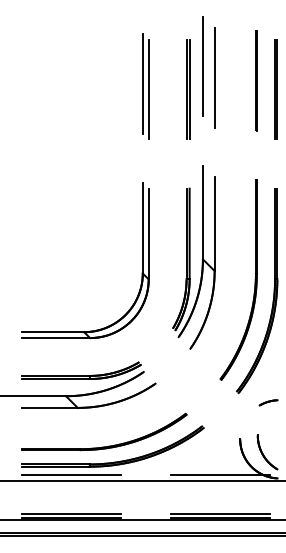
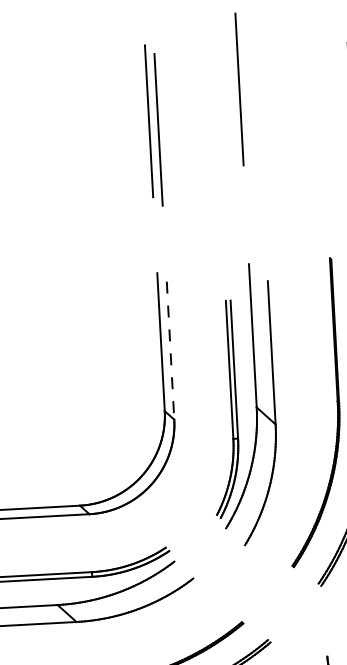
line: (214, 77) -> (258, 105), removed
line: (256, 80) -> (322, 106), removed
line: (187, 89) -> (217, 126), removed
line: (148, 234) -> (170, 351), solid -> dashed
part: (193, 257) -> (242, 405), moved

